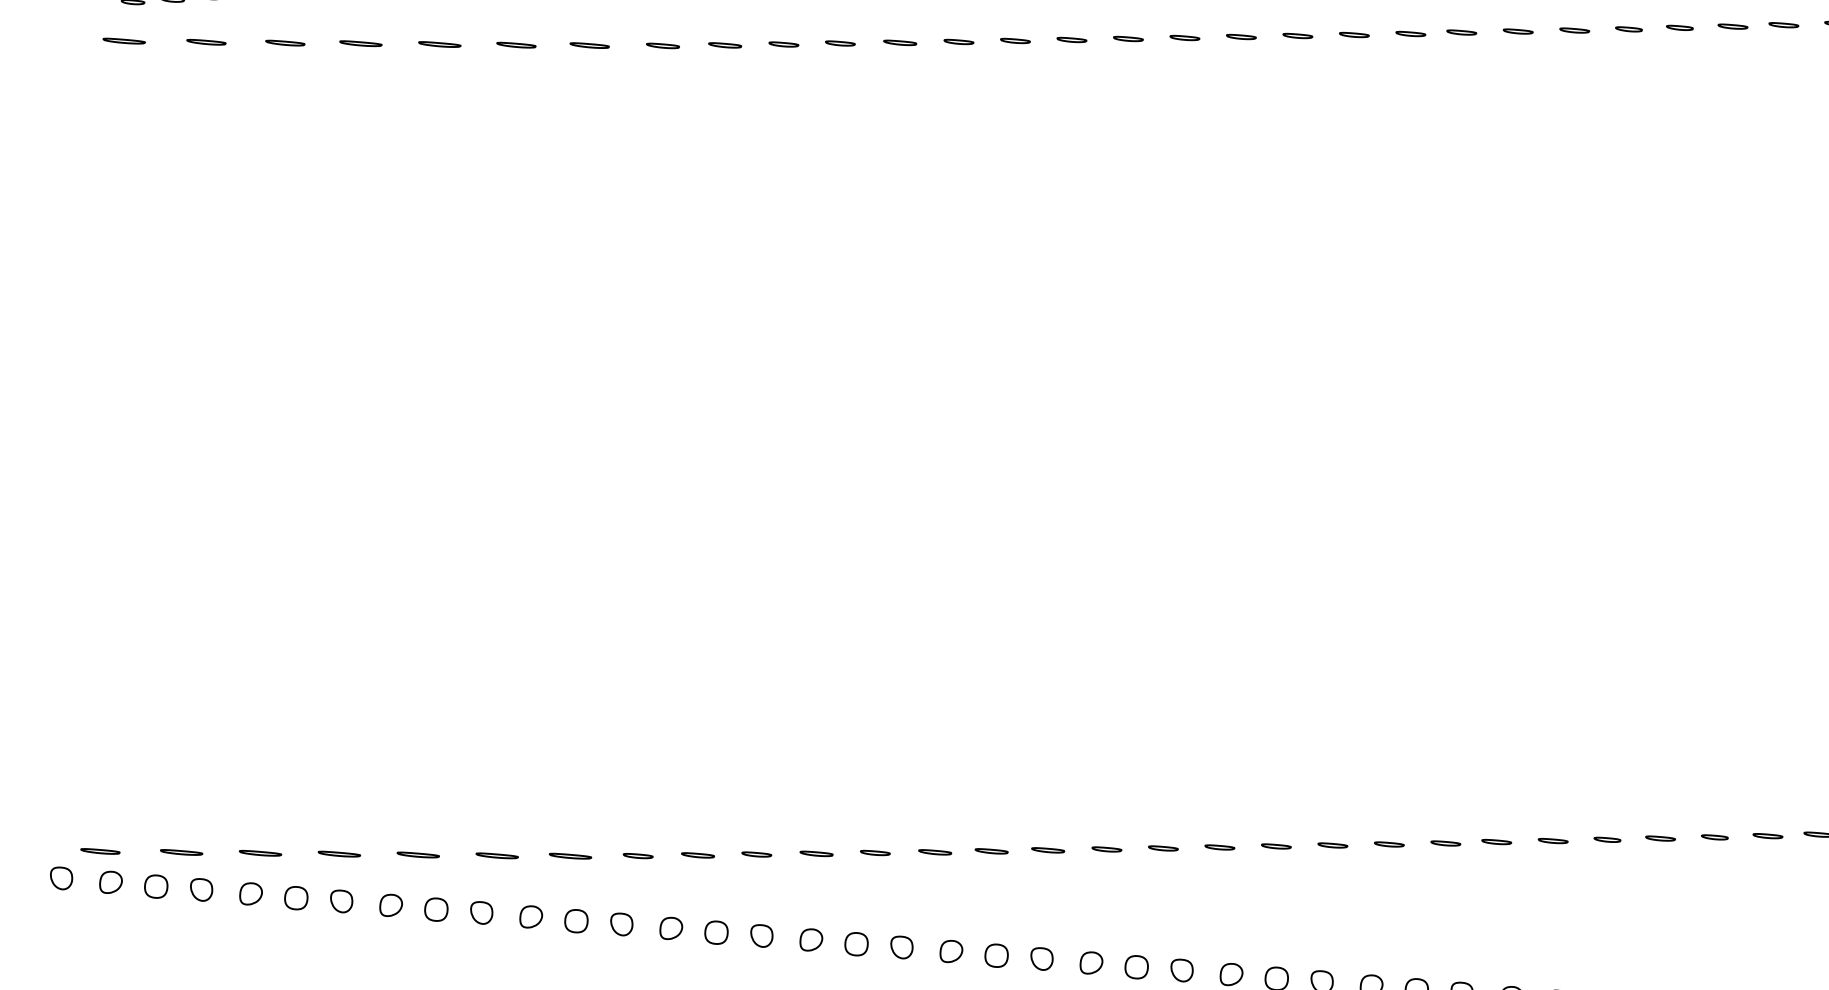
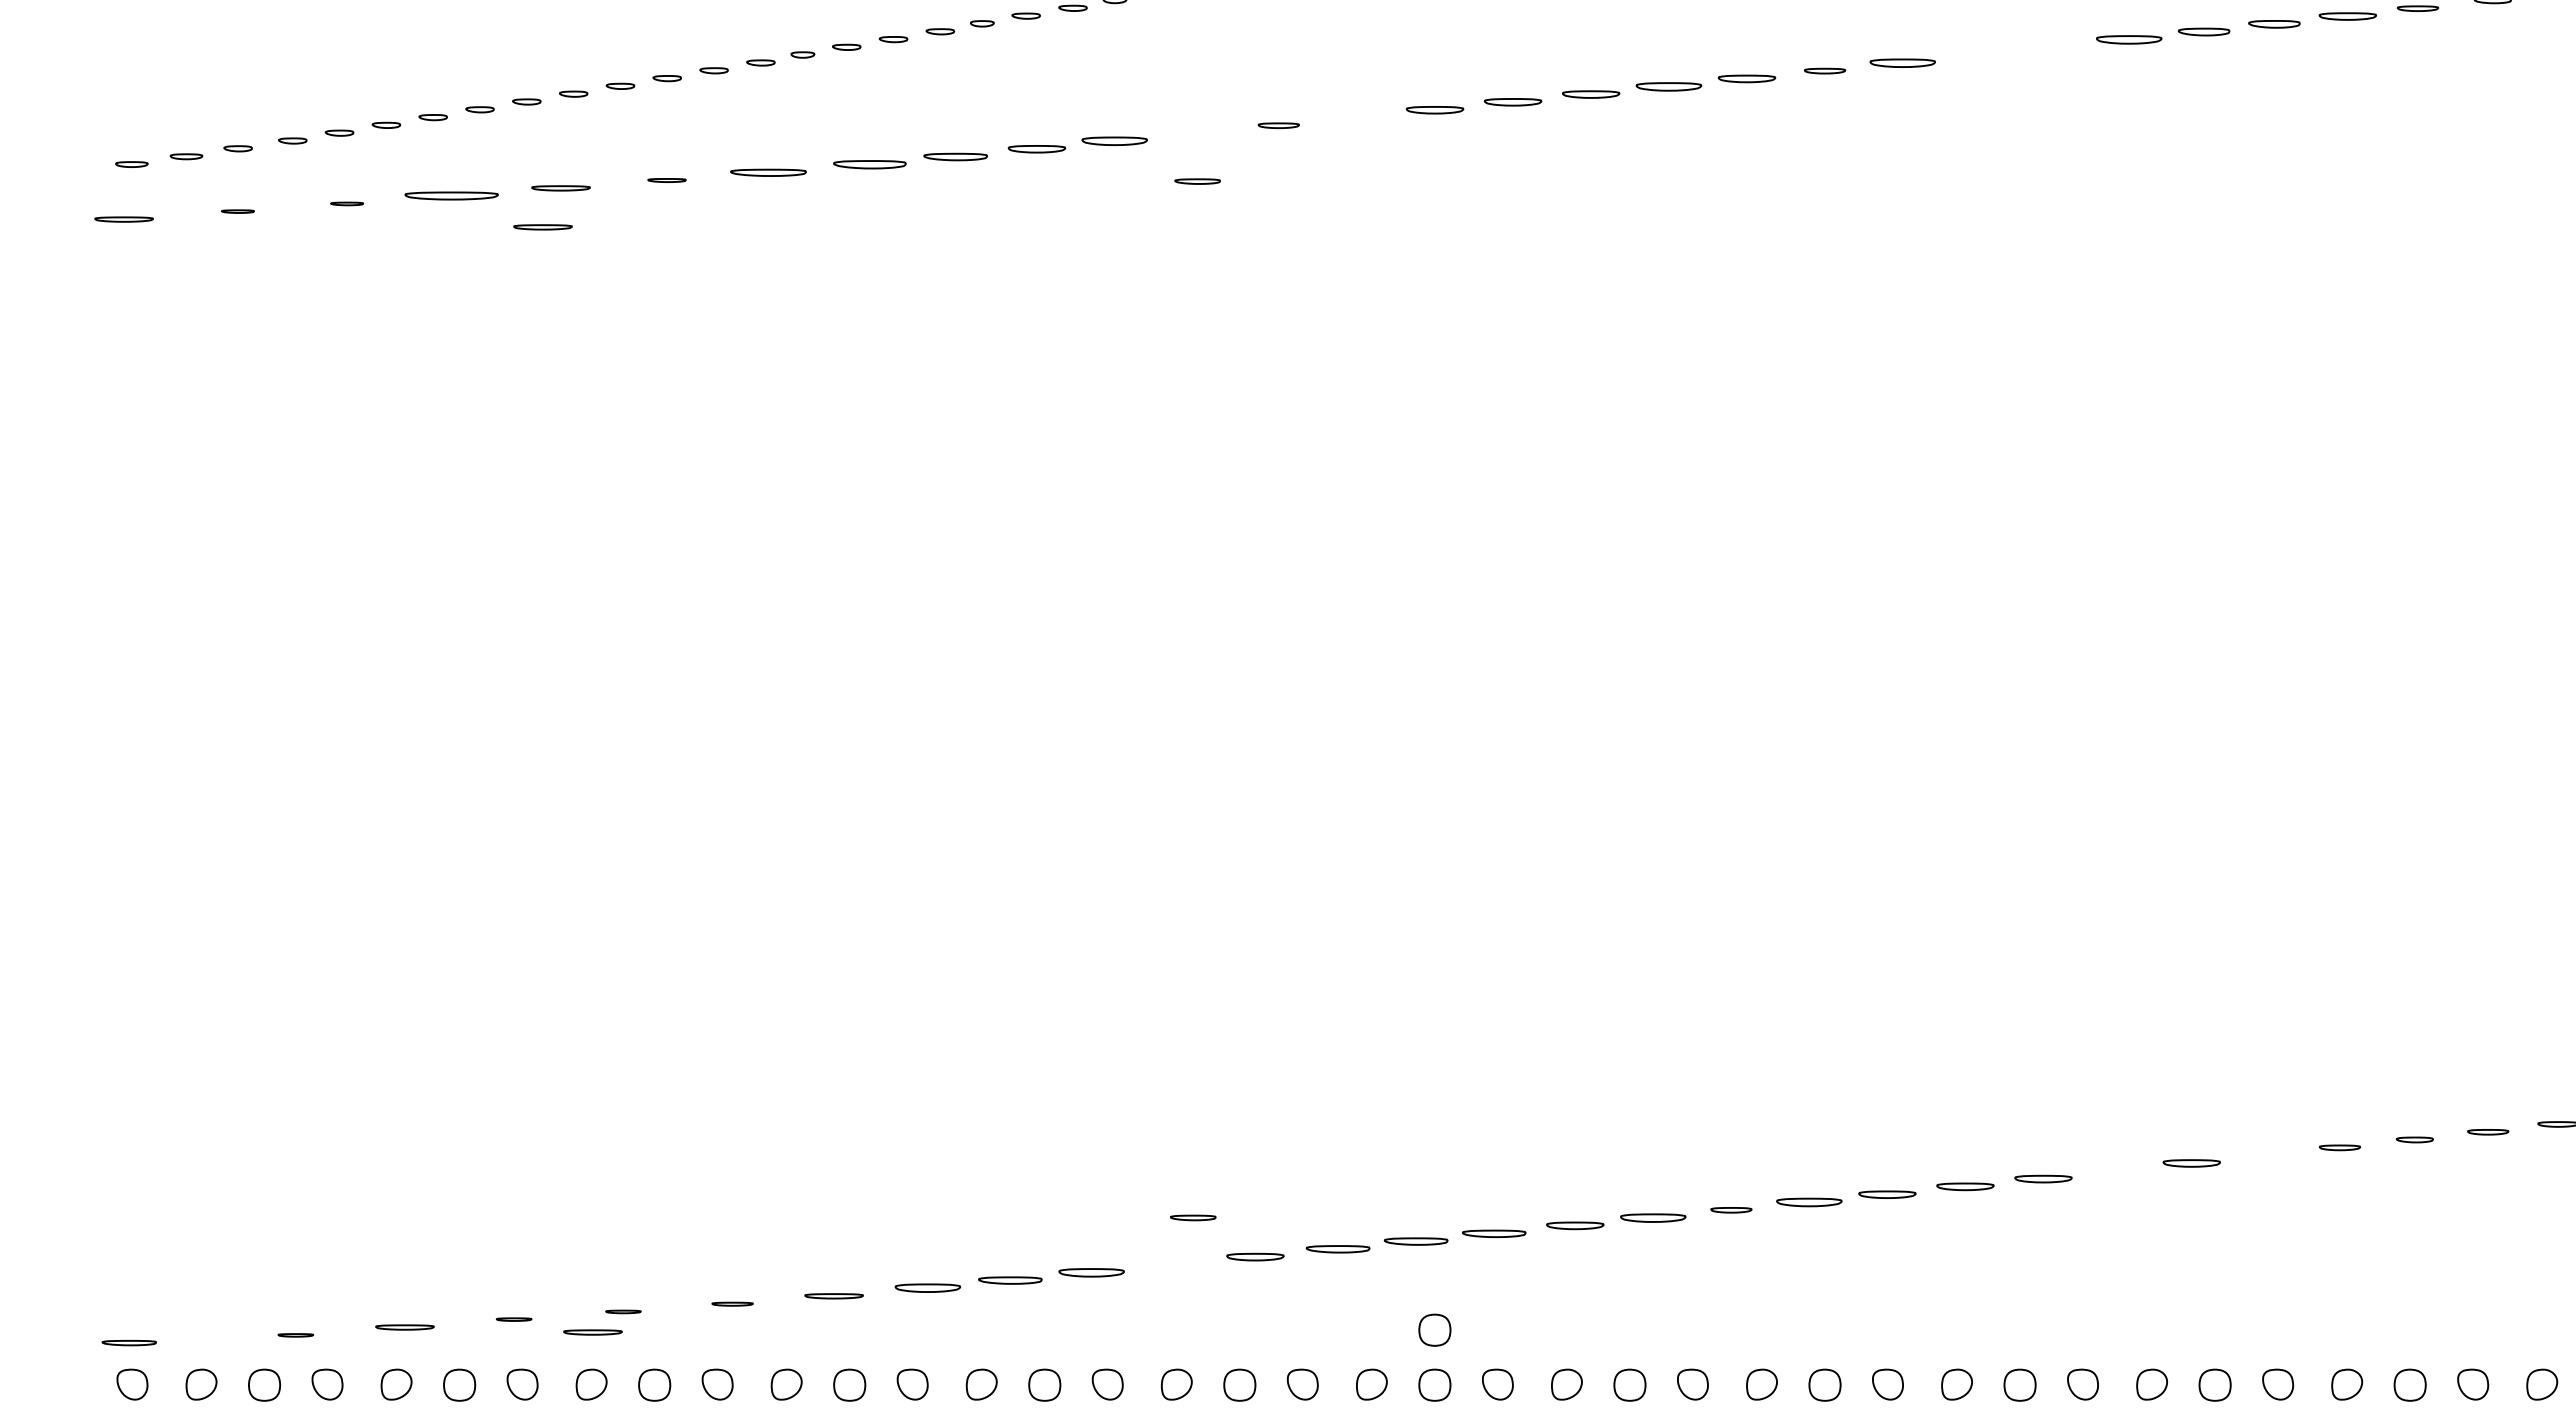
part: (1732, 26) -> (2347, 16), size x1.4
part: (1679, 27) -> (2274, 23), size x1.4
part: (1629, 29) -> (2204, 31), size x1.4
part: (1574, 30) -> (2129, 39), size x1.6
part: (1518, 31) -> (2051, 47), removed
part: (1461, 32) -> (1973, 55), removed
part: (1411, 34) -> (1903, 63), size x1.6
part: (1297, 35) -> (1746, 78), size x1.4
part: (1241, 36) -> (1668, 86), size x1.6
part: (1184, 38) -> (1590, 94), size x1.4
part: (1071, 39) -> (1434, 109), size x1.4
part: (1128, 39) -> (1512, 102), size x1.4
part: (1015, 40) -> (1356, 117), removed
part: (206, 42) -> (237, 211), size x0.6
part: (284, 42) -> (346, 203), size x0.6
part: (900, 42) -> (1197, 181), moved
part: (840, 43) -> (1115, 141), size x1.6
part: (360, 44) -> (451, 196), size x1.6
part: (783, 44) -> (1036, 148), size x1.4
part: (515, 45) -> (666, 180), size x0.7
part: (589, 45) -> (768, 172), size x1.4
part: (662, 45) -> (869, 164), size x1.6
part: (724, 45) -> (955, 156), size x1.4
part: (424, 71) -> (542, 227), added
part: (1607, 839) -> (2266, 1155), removed
part: (1553, 841) -> (2191, 1163), size x1.4
part: (1496, 842) -> (2113, 1171), removed
part: (1445, 843) -> (2043, 1178), size x1.4
part: (1389, 844) -> (1965, 1186), size x1.4
part: (1332, 845) -> (1887, 1194), size x1.4
part: (1276, 846) -> (1809, 1202), size x1.6
part: (1163, 848) -> (1653, 1217), size x1.6
part: (1107, 849) -> (1575, 1225), size x1.4
part: (1047, 850) -> (1493, 1233), size x1.4
part: (99, 851) -> (128, 1343), moved
part: (991, 851) -> (1415, 1241), size x1.4
part: (181, 852) -> (295, 1335), size x0.6
part: (875, 852) -> (1255, 1256), size x1.4
part: (934, 852) -> (1337, 1249), size x1.4
part: (816, 853) -> (1193, 1217), moved
part: (338, 854) -> (513, 1319), size x0.6
part: (418, 854) -> (623, 1311), size x0.6
part: (756, 854) -> (1091, 1272), size x1.6
part: (698, 855) -> (1010, 1280), size x1.4
part: (497, 856) -> (732, 1304), size x0.7
part: (637, 856) -> (927, 1288), size x1.6
part: (394, 868) -> (592, 1332), added
part: (999, 915) -> (1434, 1329), added

